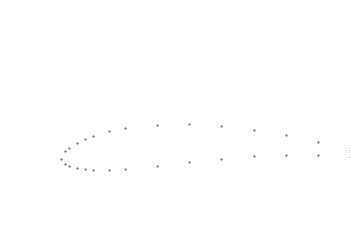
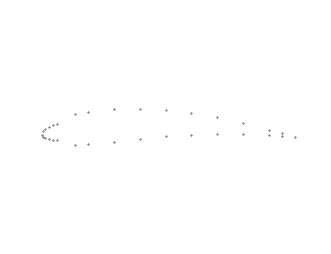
part: (77, 152) -> (49, 131), size x0.6

